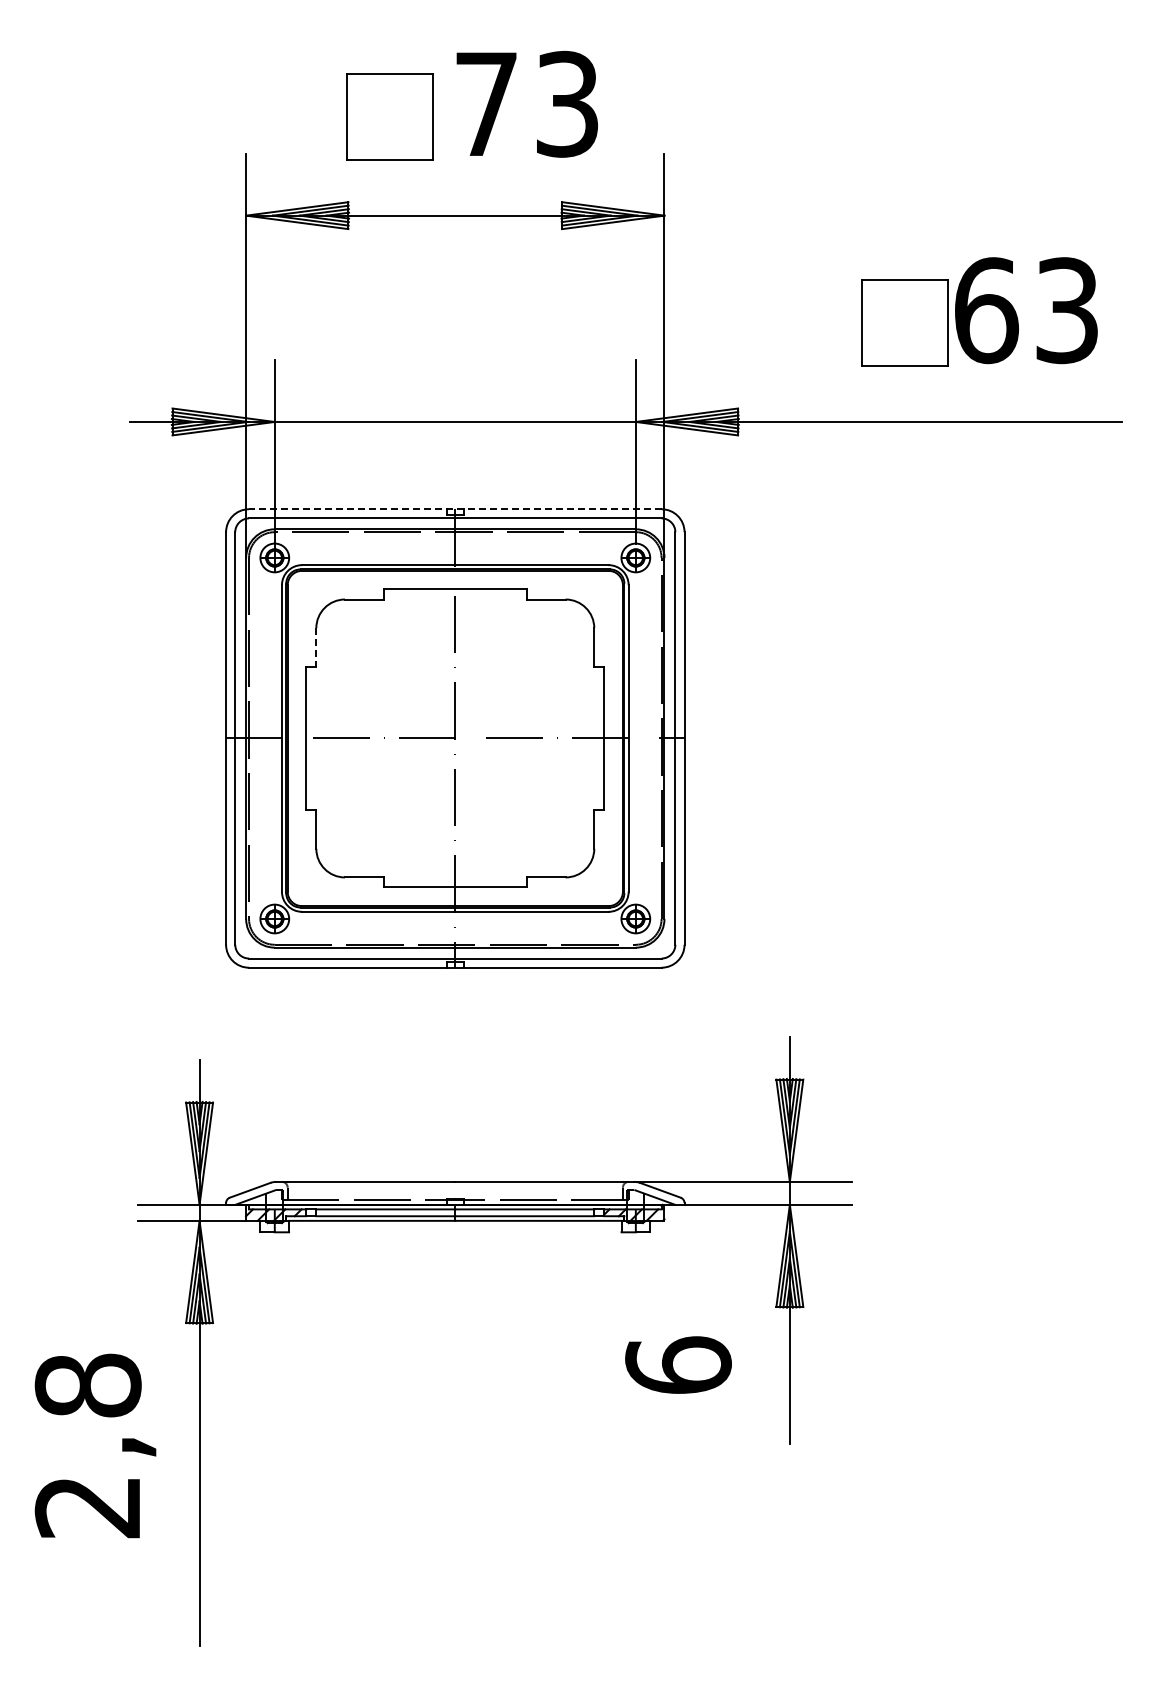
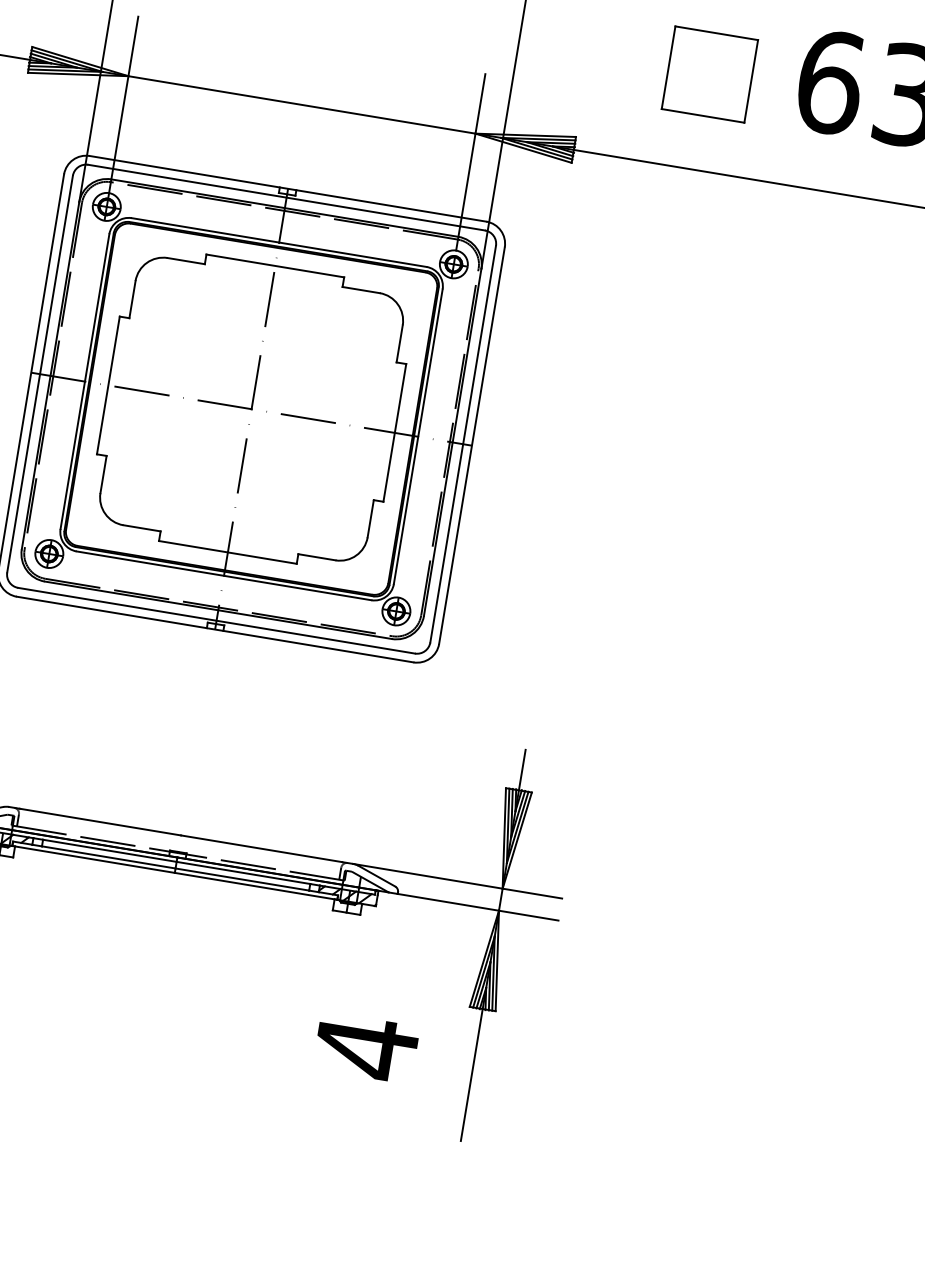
part: (904, 322) -> (709, 74), moved
line: (454, 509) -> (287, 188), dashed -> solid
line: (316, 648) -> (132, 300), dashed -> solid
text: (678, 1365) -> (366, 1047), 6 -> 4

